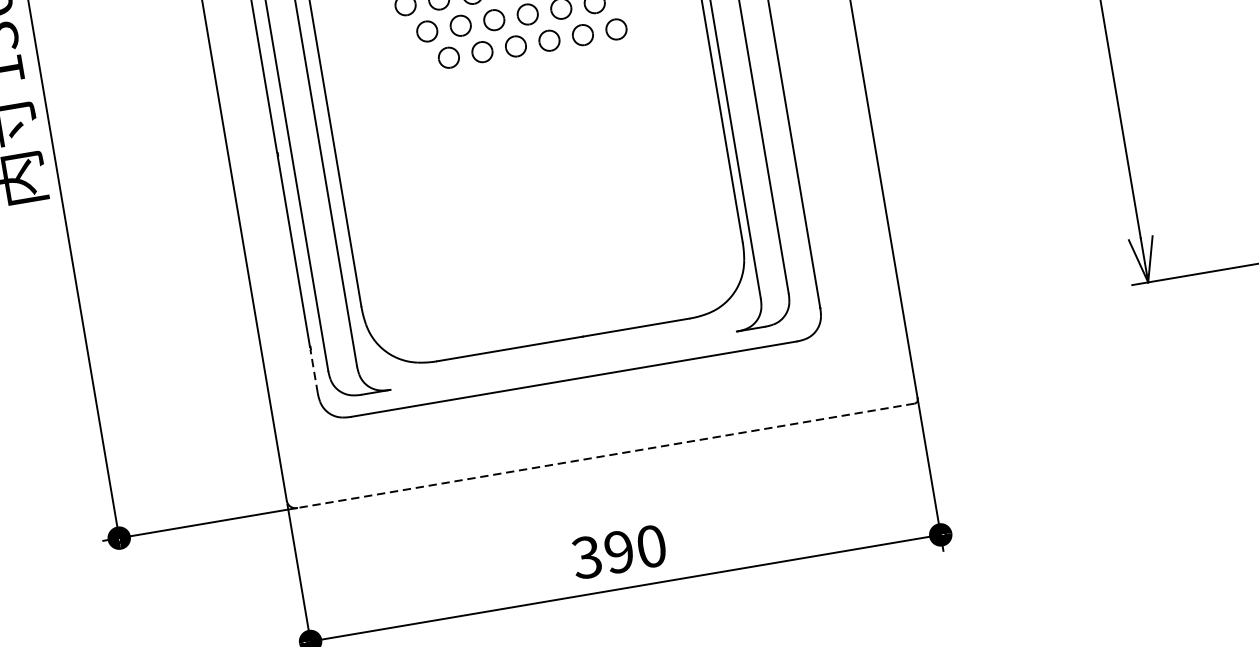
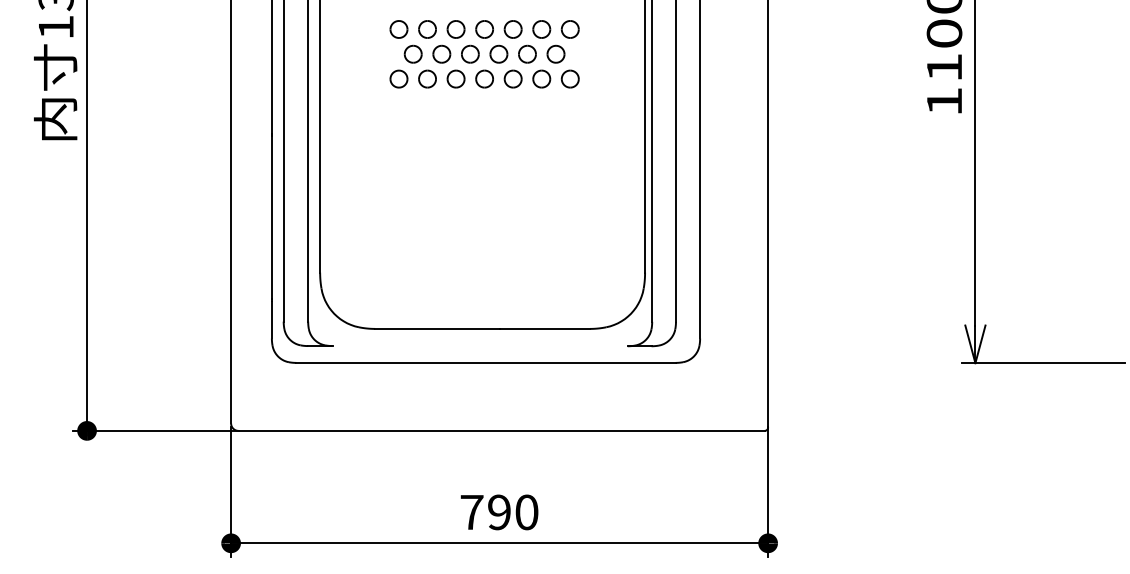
part: (414, 62) -> (398, 78), added
line: (313, 370) -> (271, 319), dashed -> solid
line: (605, 455) -> (501, 430), dashed -> solid
text: (586, 557) -> (471, 512), 390 -> 790

